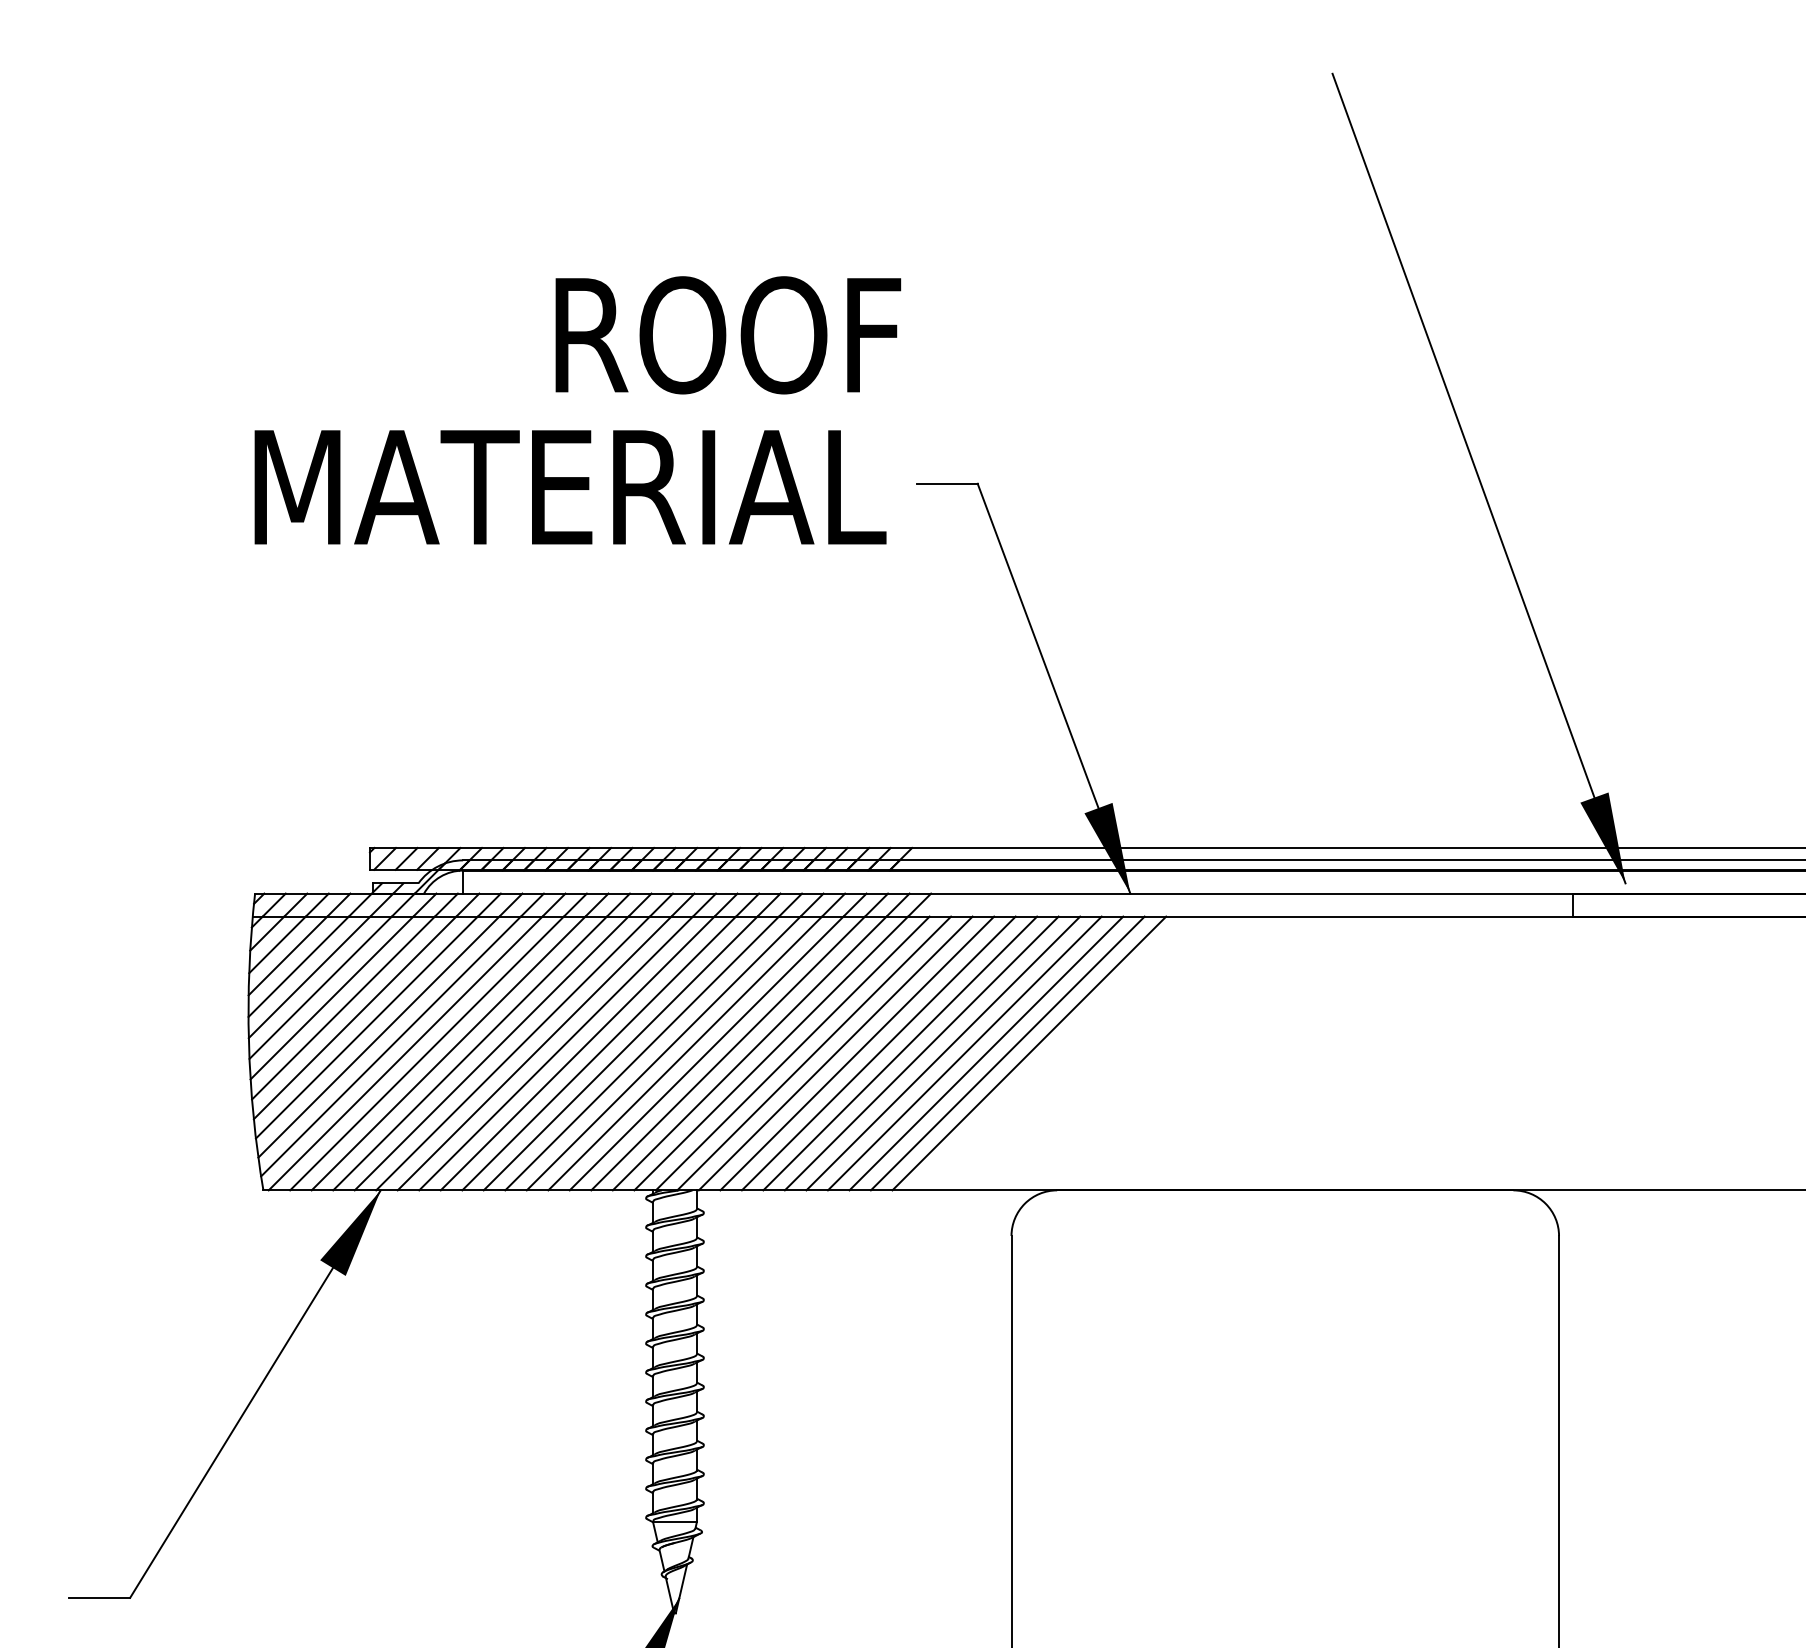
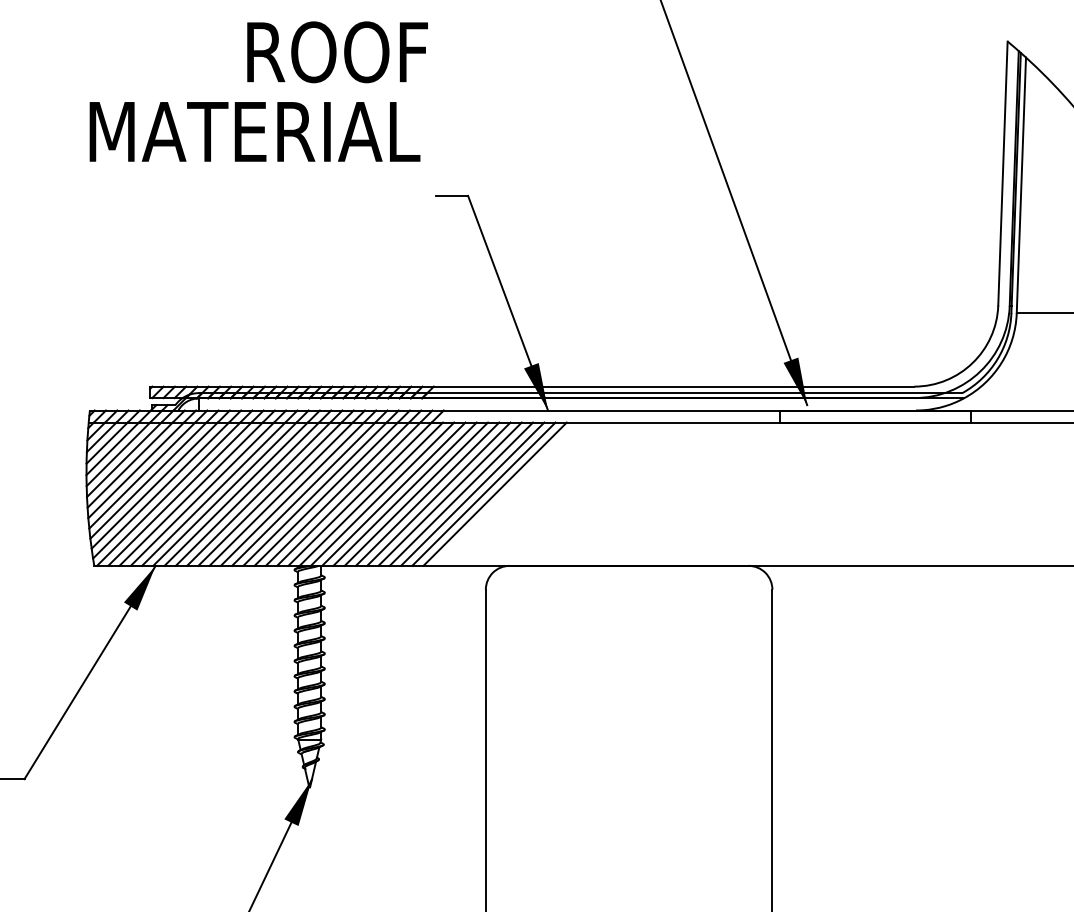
text: (577, 410) -> (258, 91), moved

